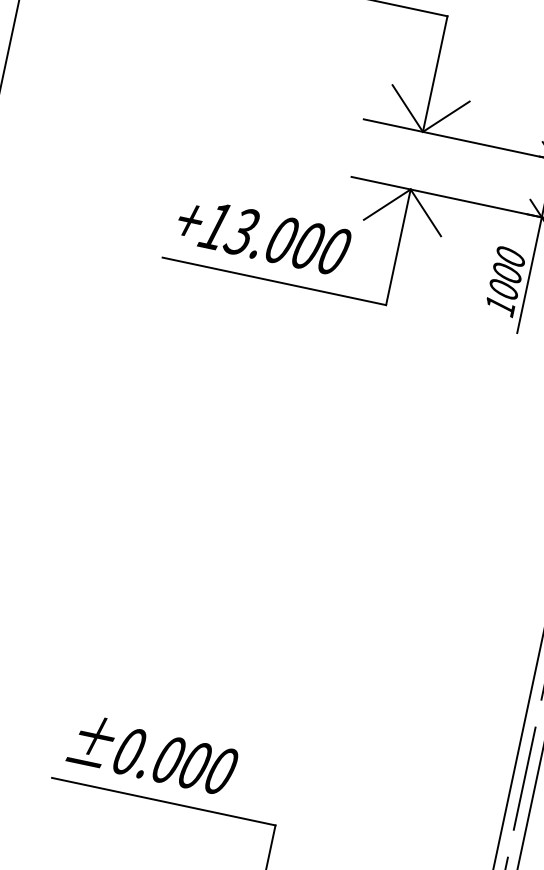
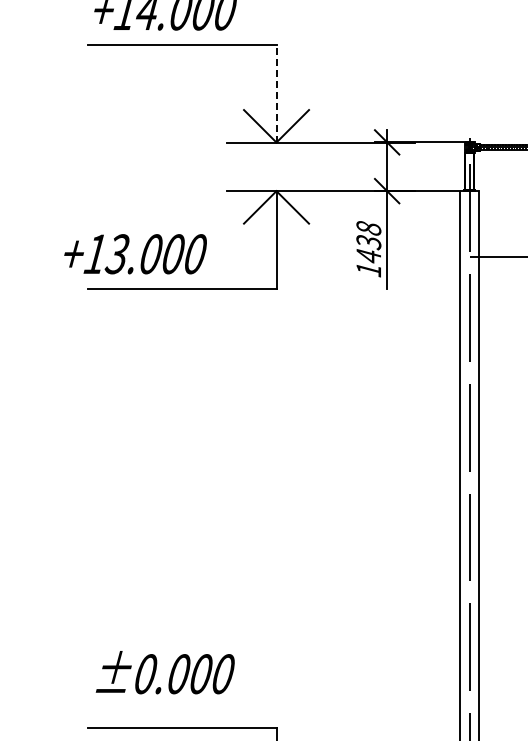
line: (435, 73) -> (276, 93), solid -> dashed
text: (263, 236) -> (135, 254), moved
text: (506, 273) -> (368, 242), 1000 -> 1438
text: (151, 754) -> (164, 672), moved

